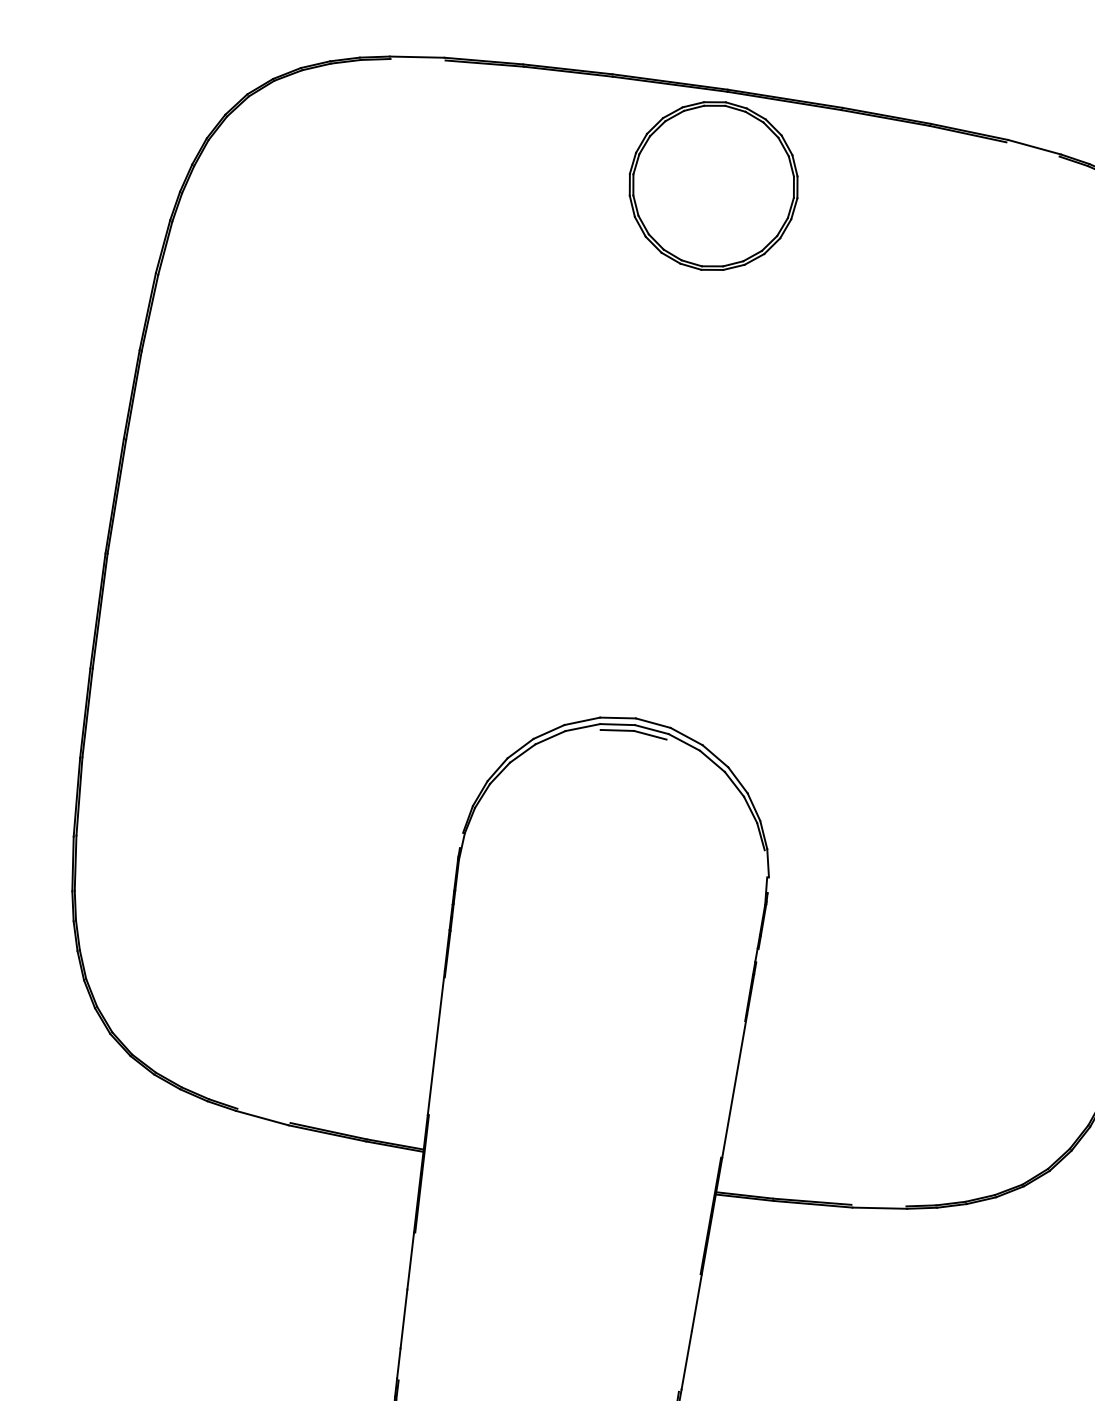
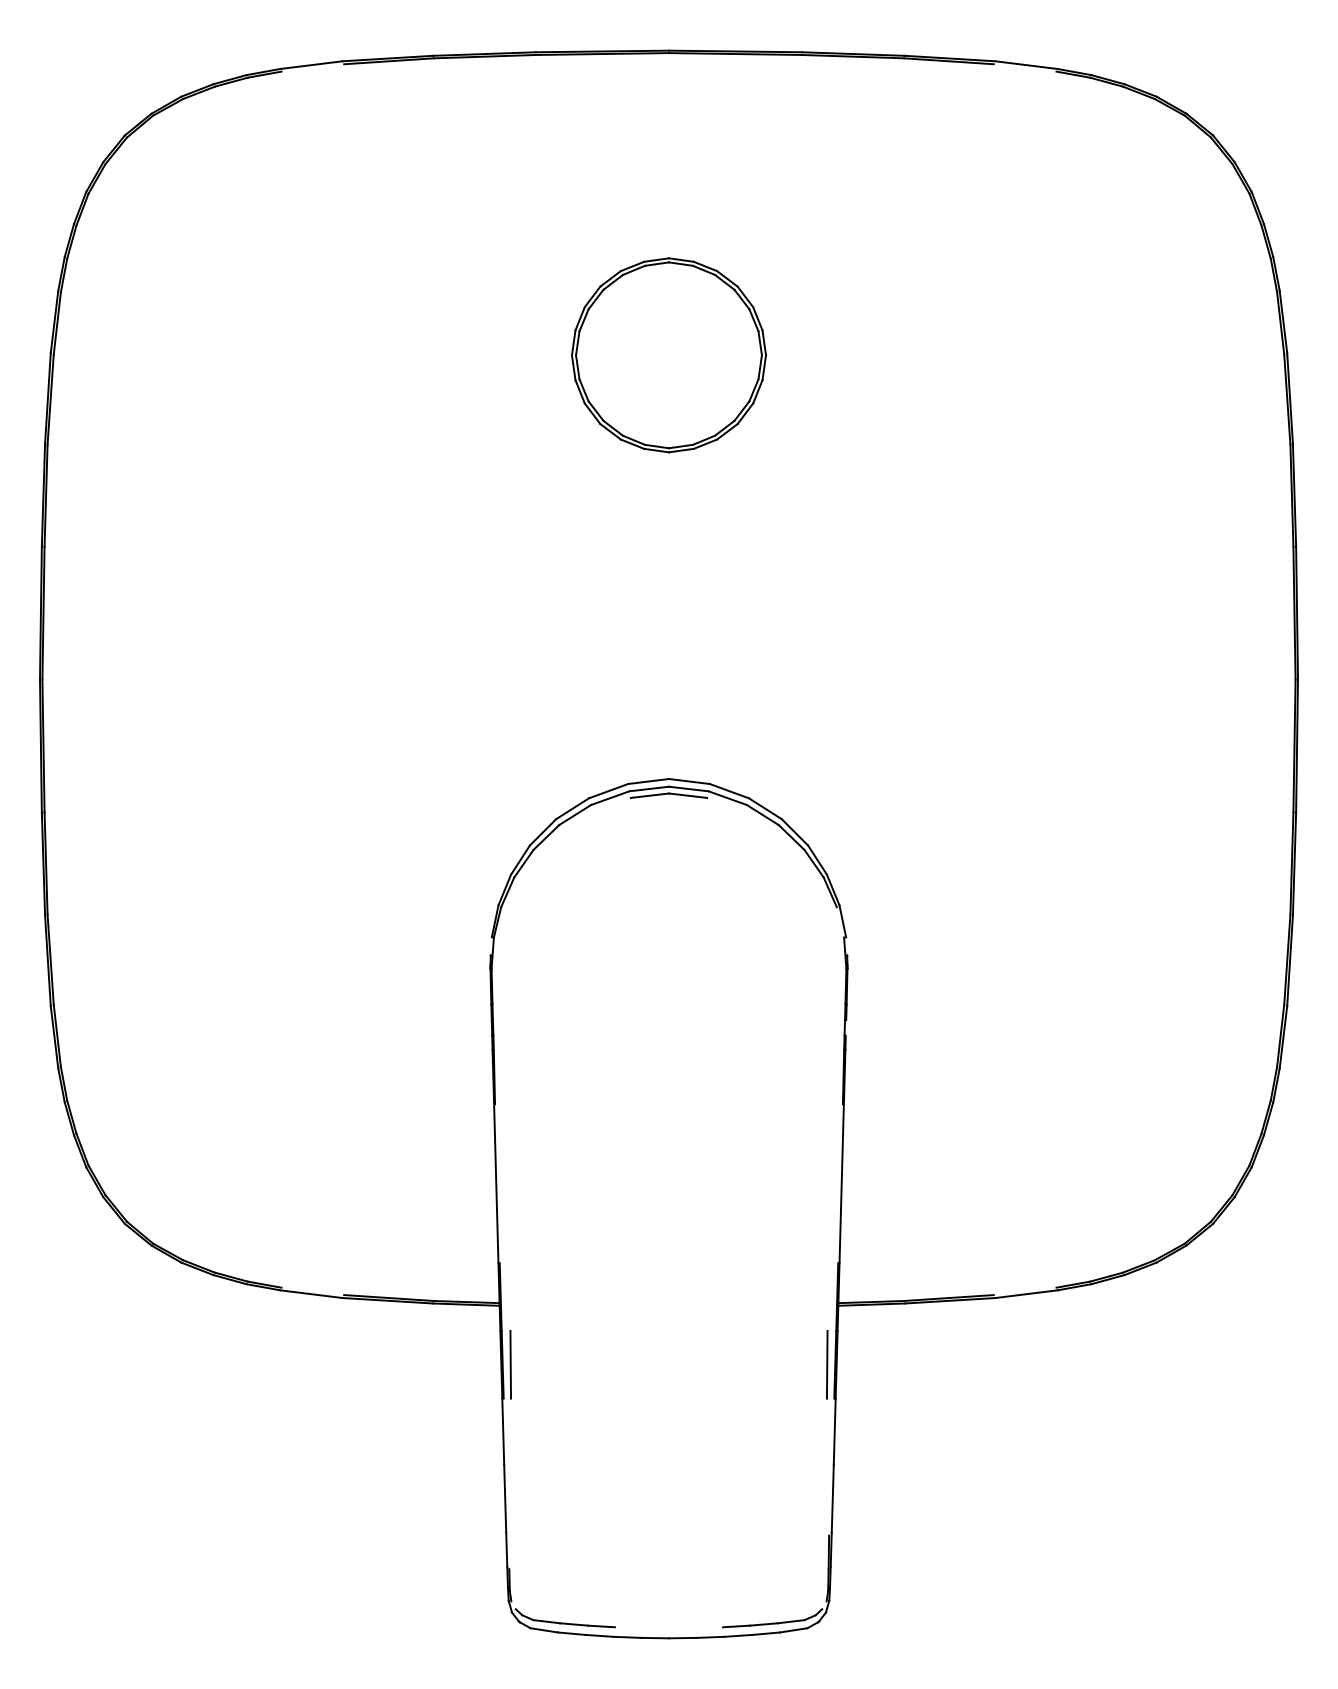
part: (713, 186) -> (668, 355), moved
line: (425, 1203) -> (510, 1364), added
line: (698, 1243) -> (826, 1364), added

